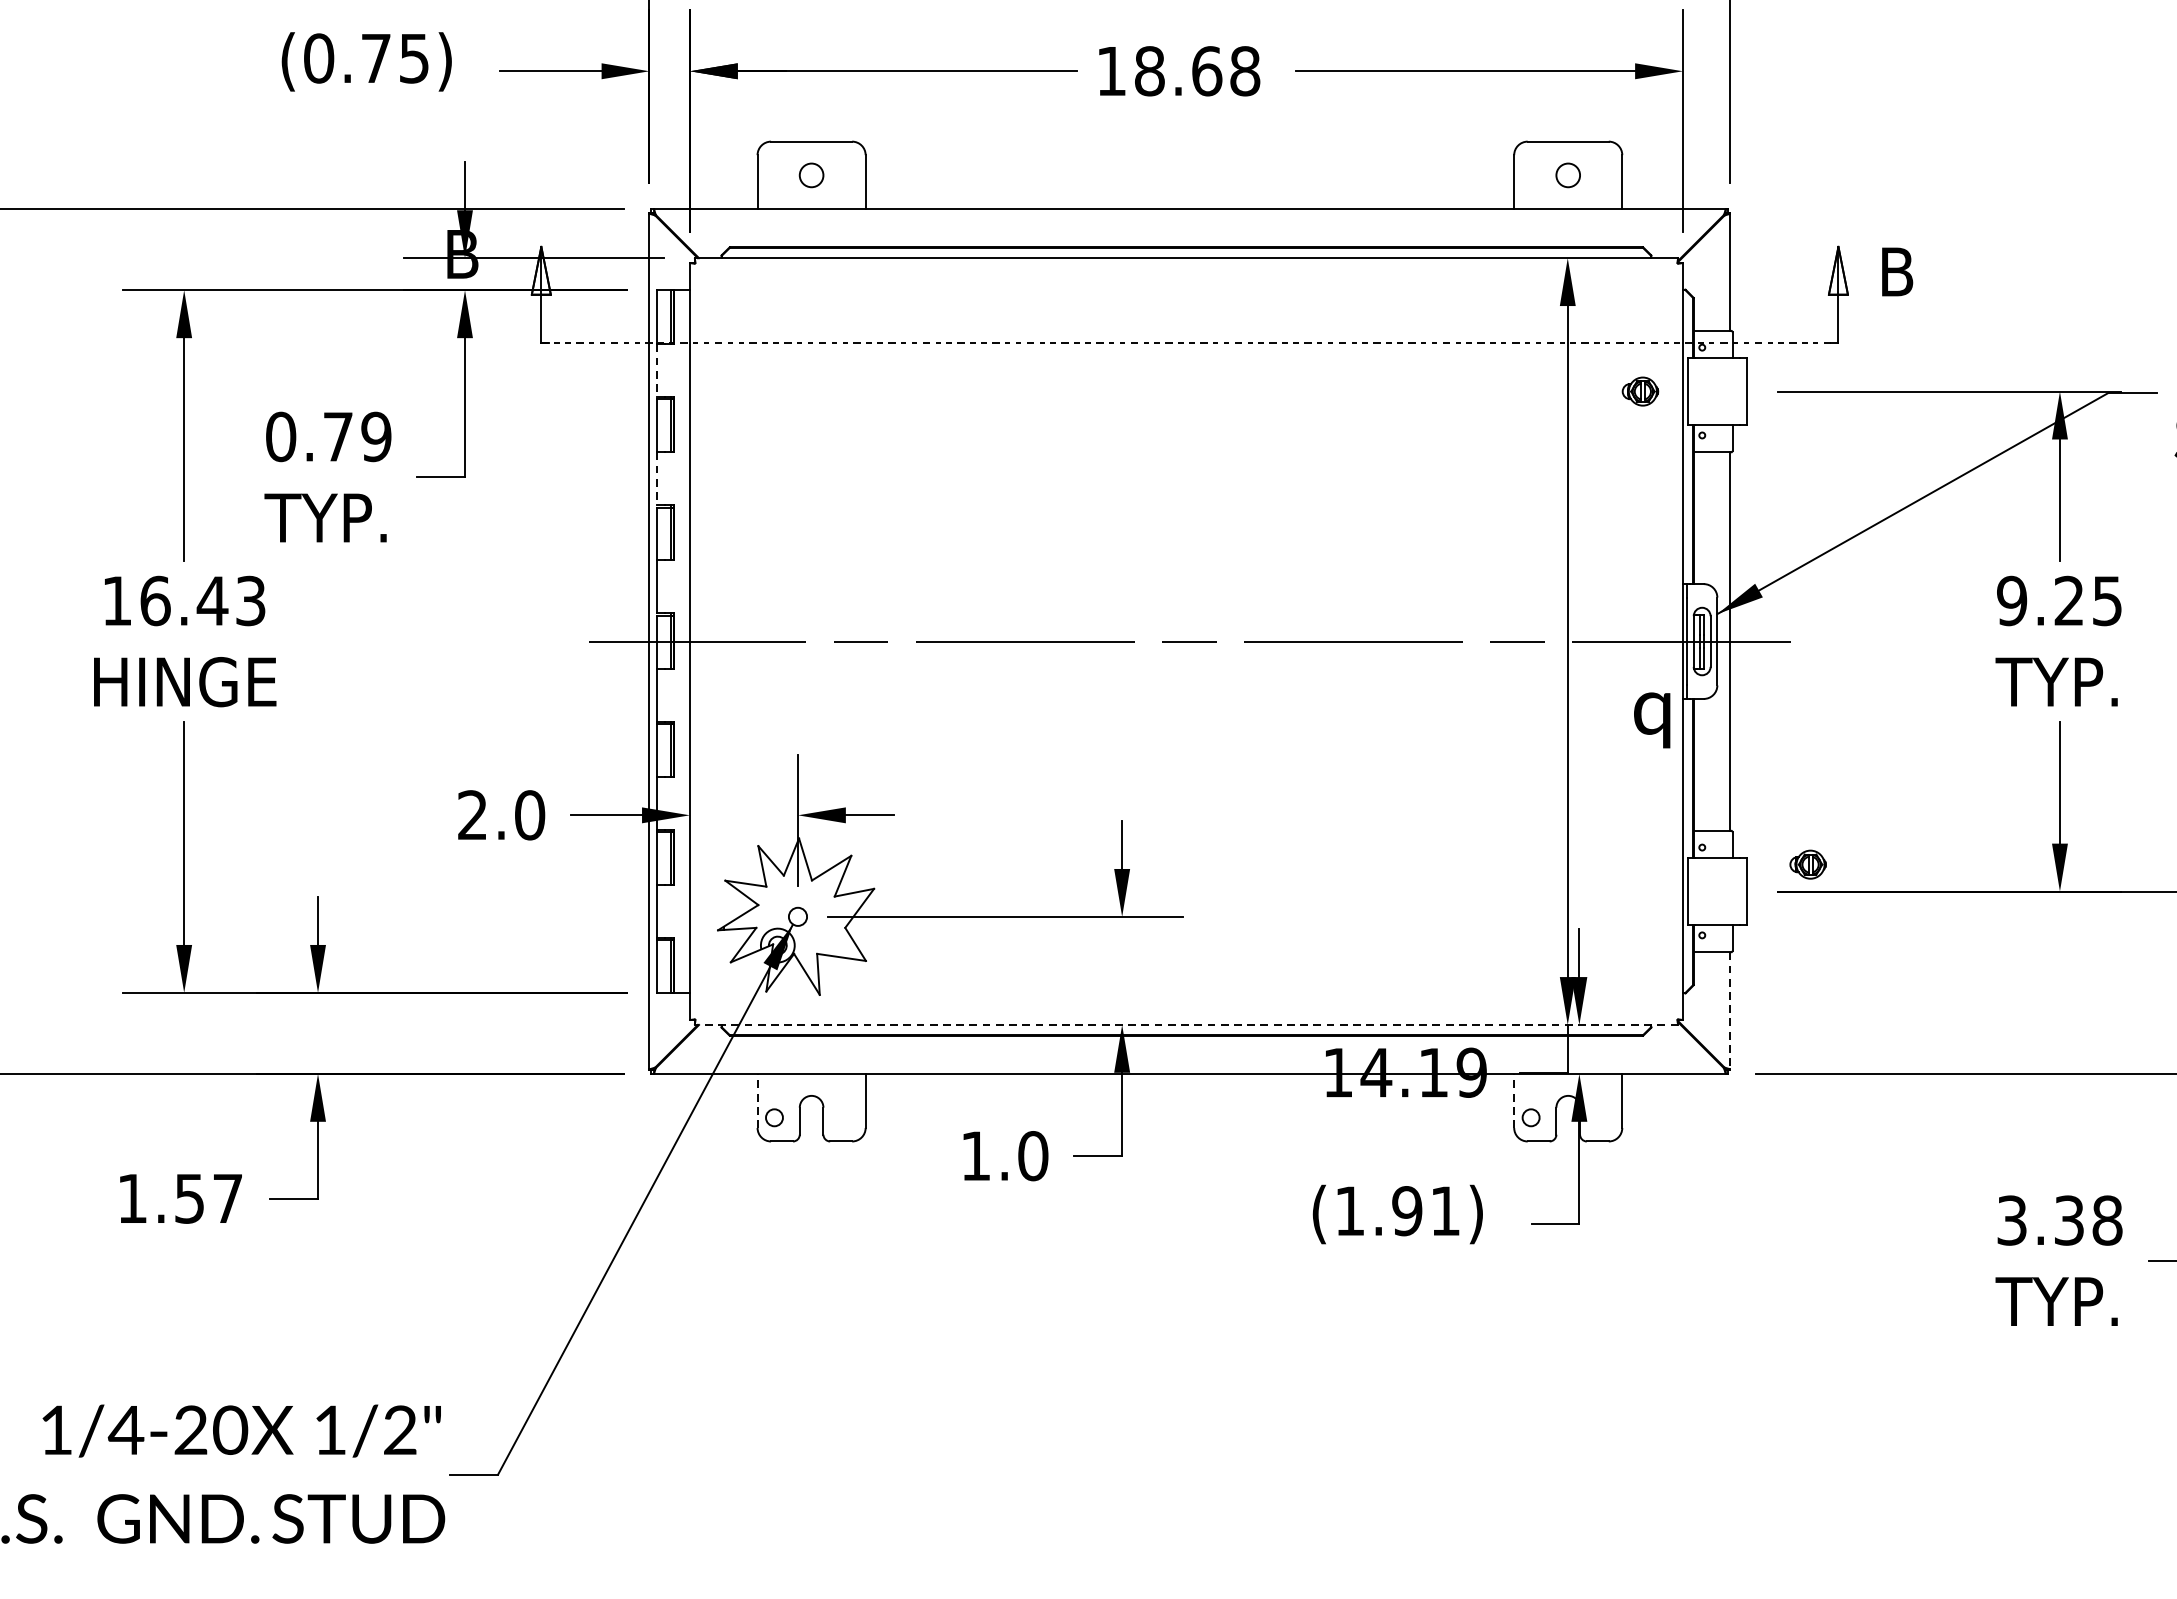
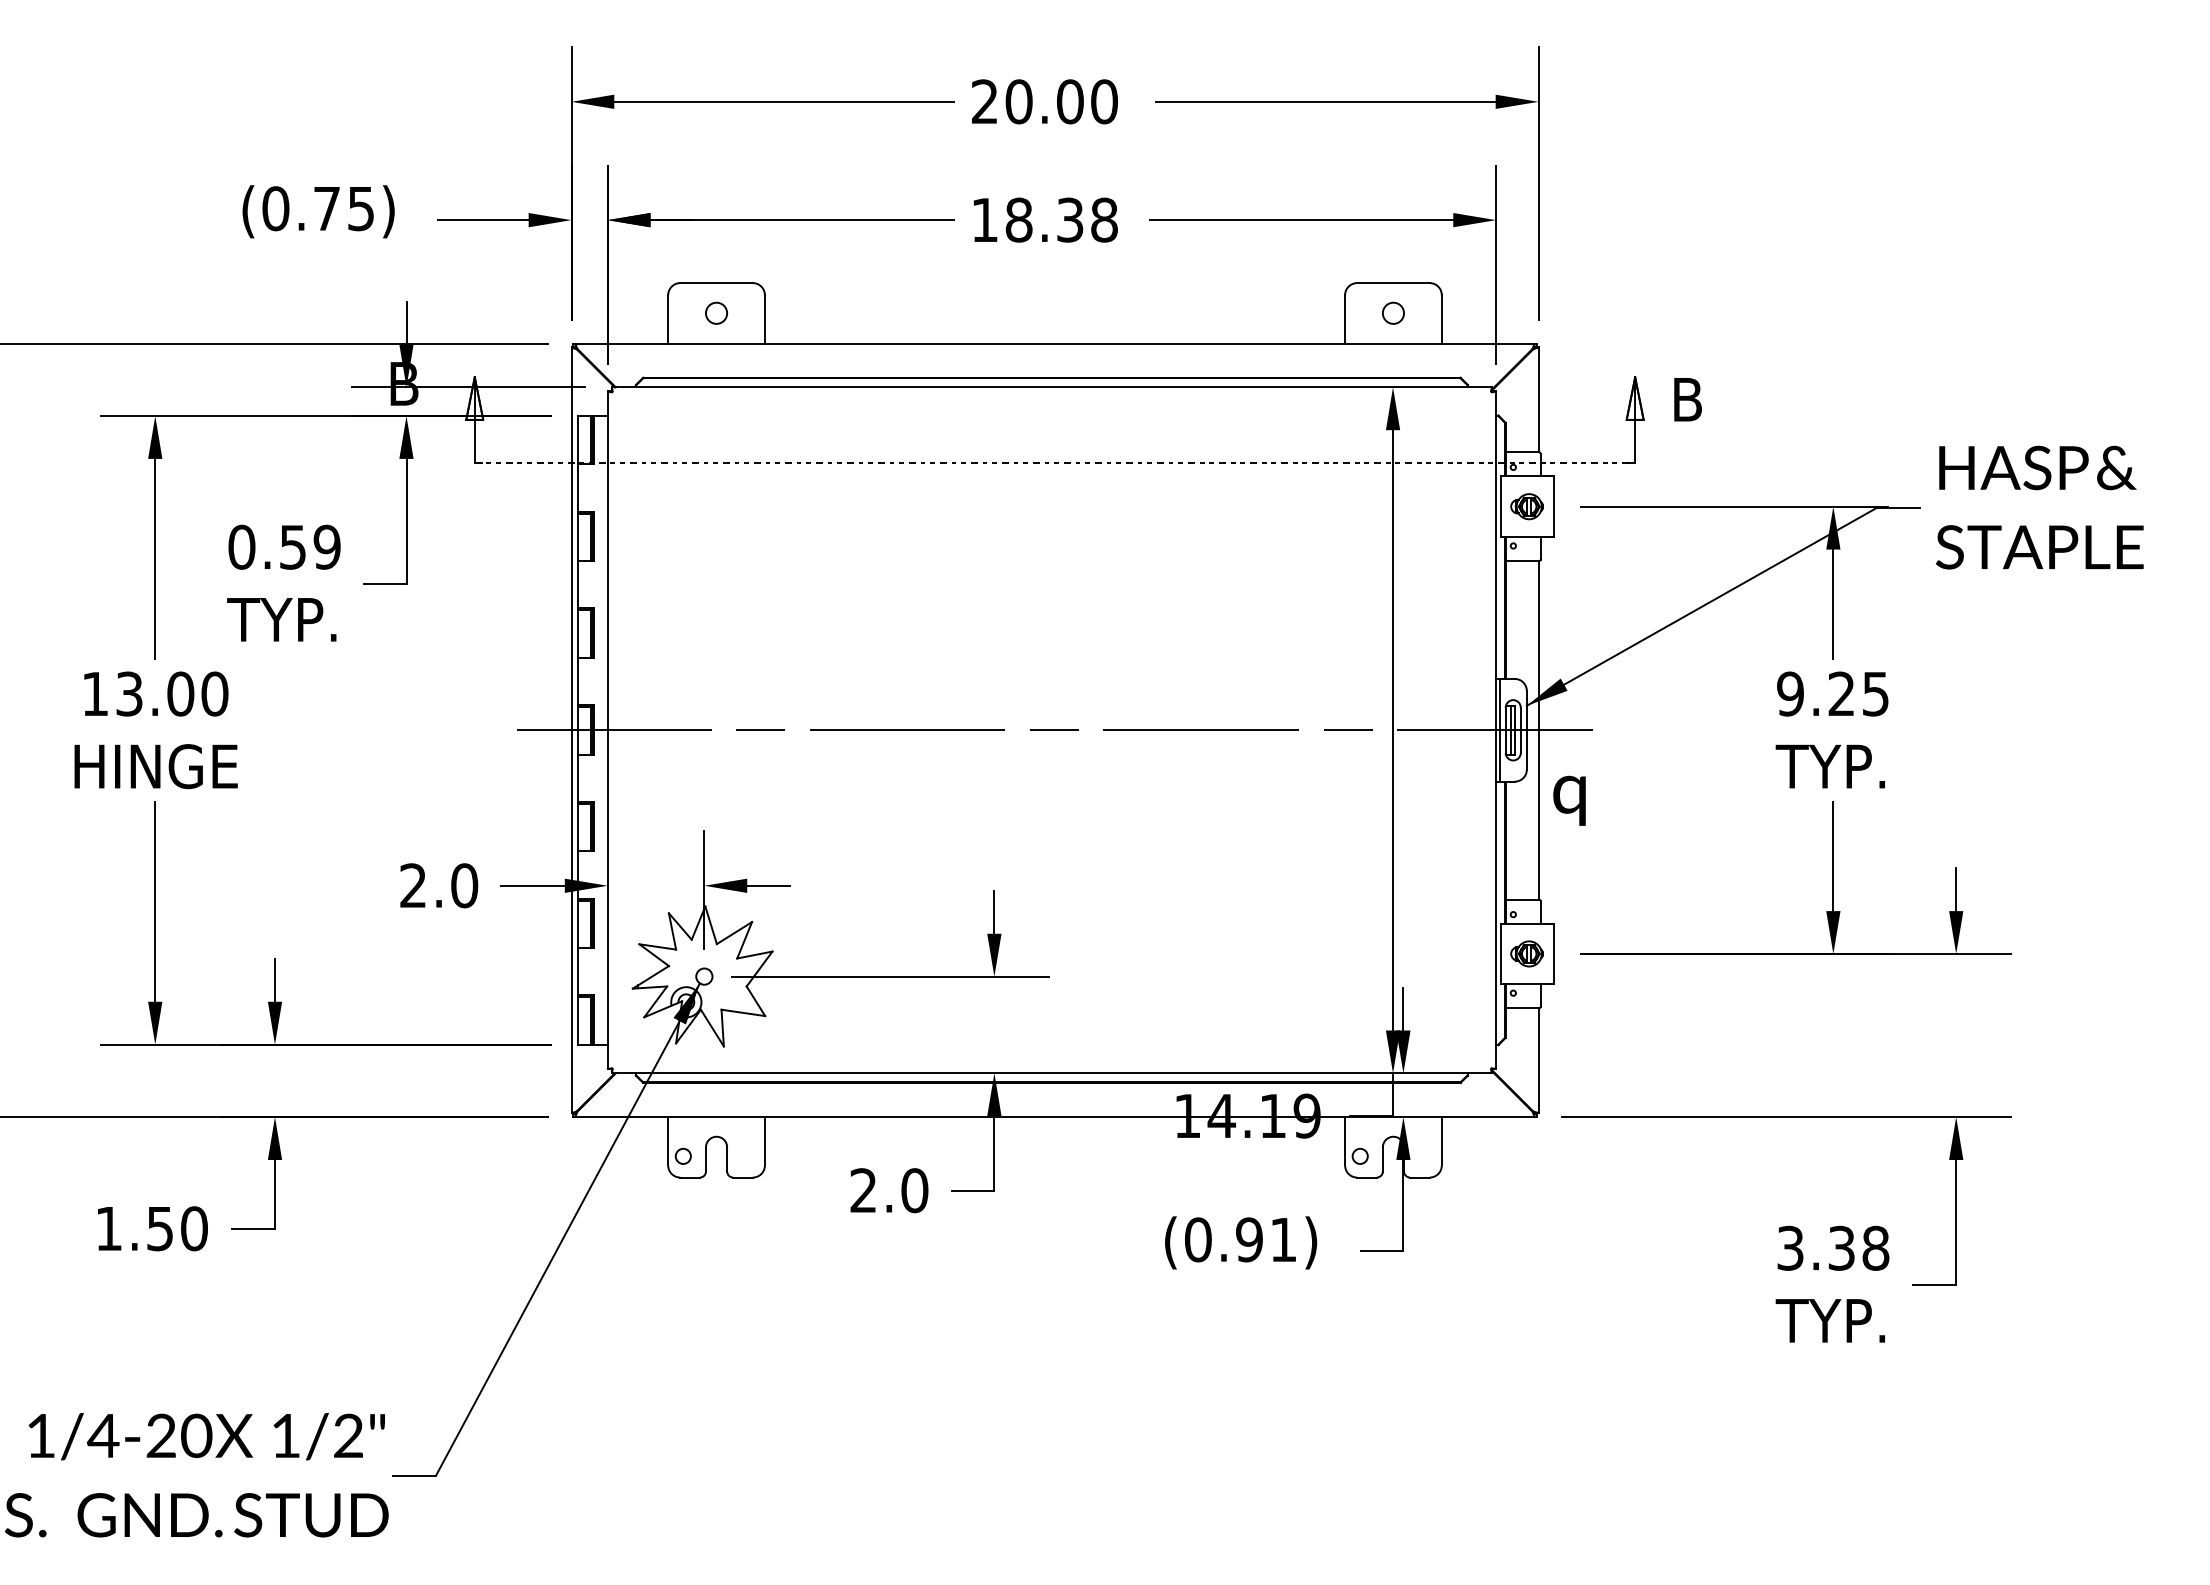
text: (1207, 70) -> (1070, 219), 18.68 -> 18.38
line: (657, 371) -> (578, 488), dashed -> solid
part: (1639, 391) -> (1526, 506), moved
text: (337, 437) -> (292, 547), 0.79 -> 0.59
line: (657, 478) -> (578, 584), dashed -> solid
text: (203, 600) -> (172, 693), 16.43 -> 13.00
text: (1652, 719) -> (1569, 800), moved
part: (1807, 864) -> (1526, 953), moved
line: (1730, 1011) -> (1538, 1061), dashed -> solid
line: (1186, 1025) -> (1051, 1073), dashed -> solid
line: (757, 1100) -> (668, 1140), dashed -> solid
line: (1514, 1100) -> (1345, 1140), dashed -> solid
text: (974, 1155) -> (862, 1190), 1.0 -> 2.0
text: (228, 1198) -> (194, 1228), 1.57 -> 1.50
text: (1350, 1210) -> (1198, 1239), (1.91) -> (0.91)

